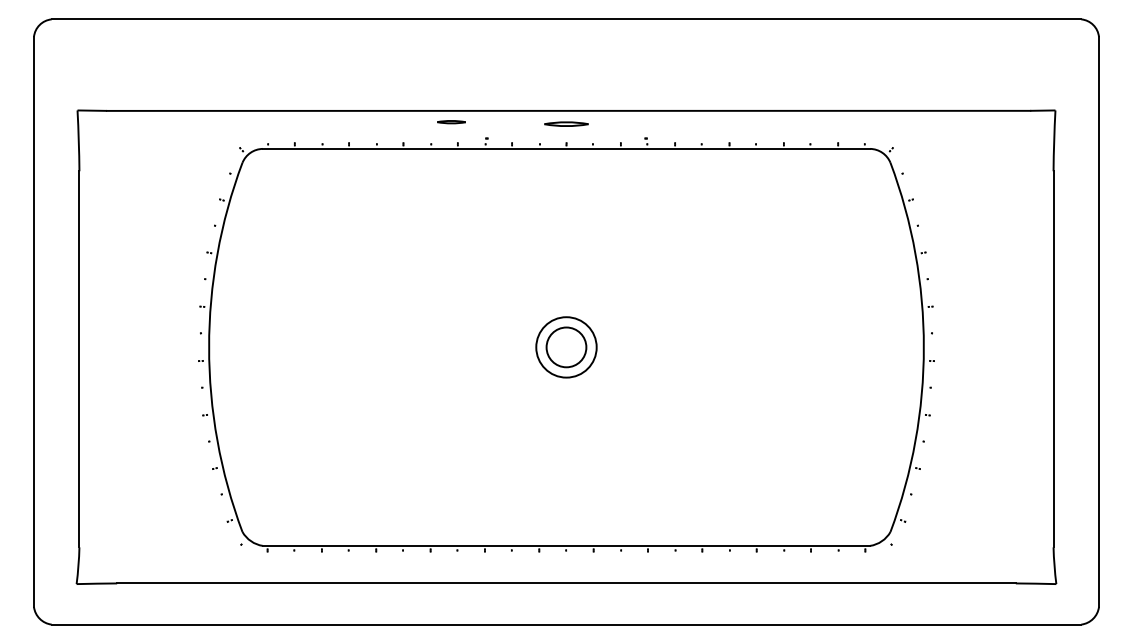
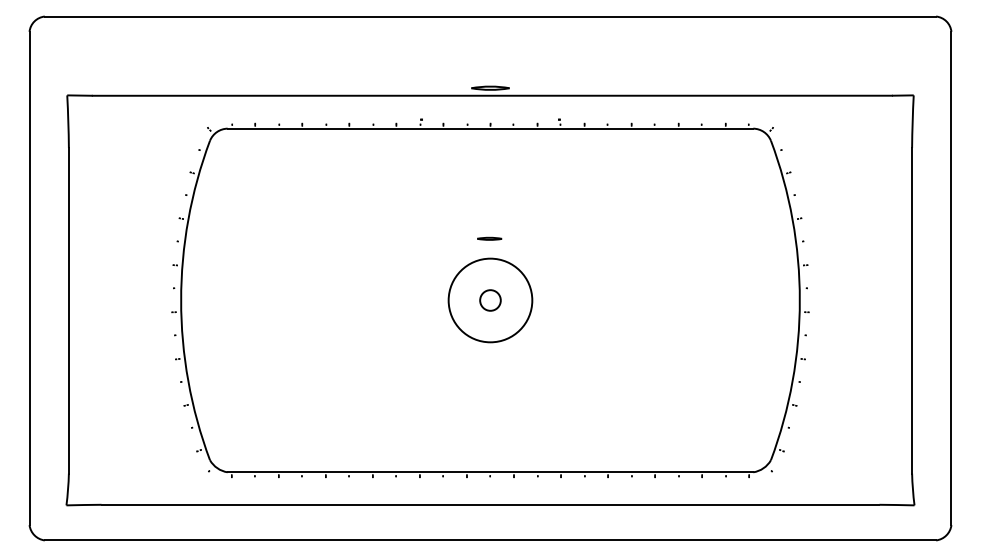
line: (451, 122) -> (489, 239), moved
part: (566, 123) -> (490, 87), moved
circle: (566, 347) -> (490, 300), size x0.6
circle: (566, 347) -> (490, 300), size x1.6

